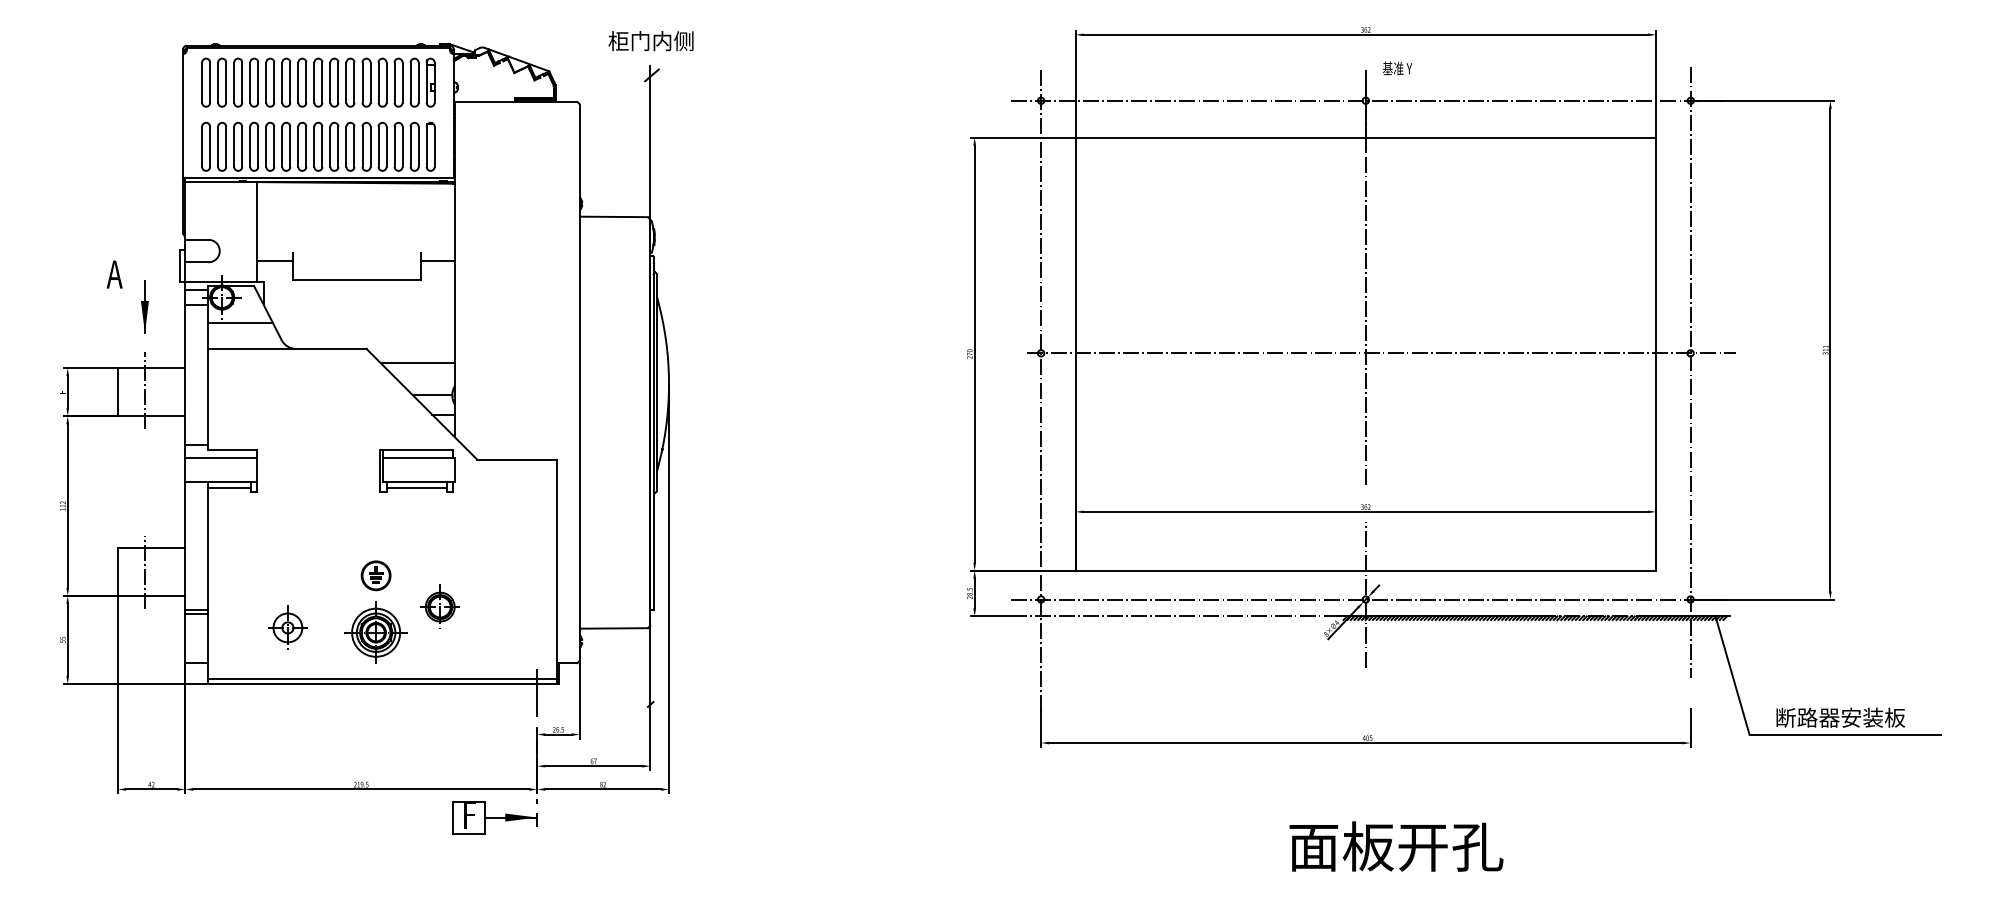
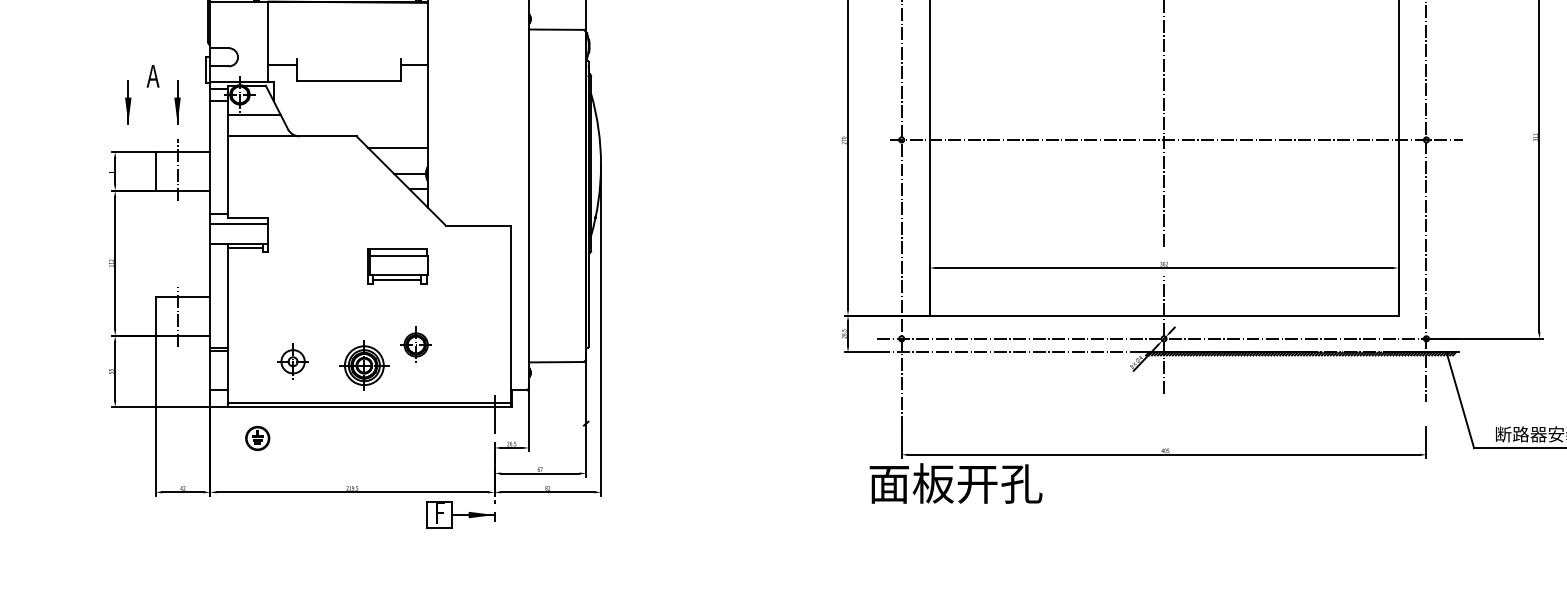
part: (83, 306) -> (127, 102), added
part: (417, 470) -> (397, 266), moved
part: (375, 575) -> (257, 438), moved
text: (1396, 846) -> (956, 483), moved

